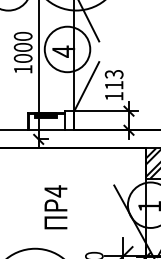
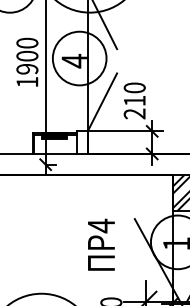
text: (23, 58) -> (27, 69), 1000 -> 1900
text: (113, 84) -> (133, 99), 113 -> 210
text: (55, 207) -> (100, 245), moved

